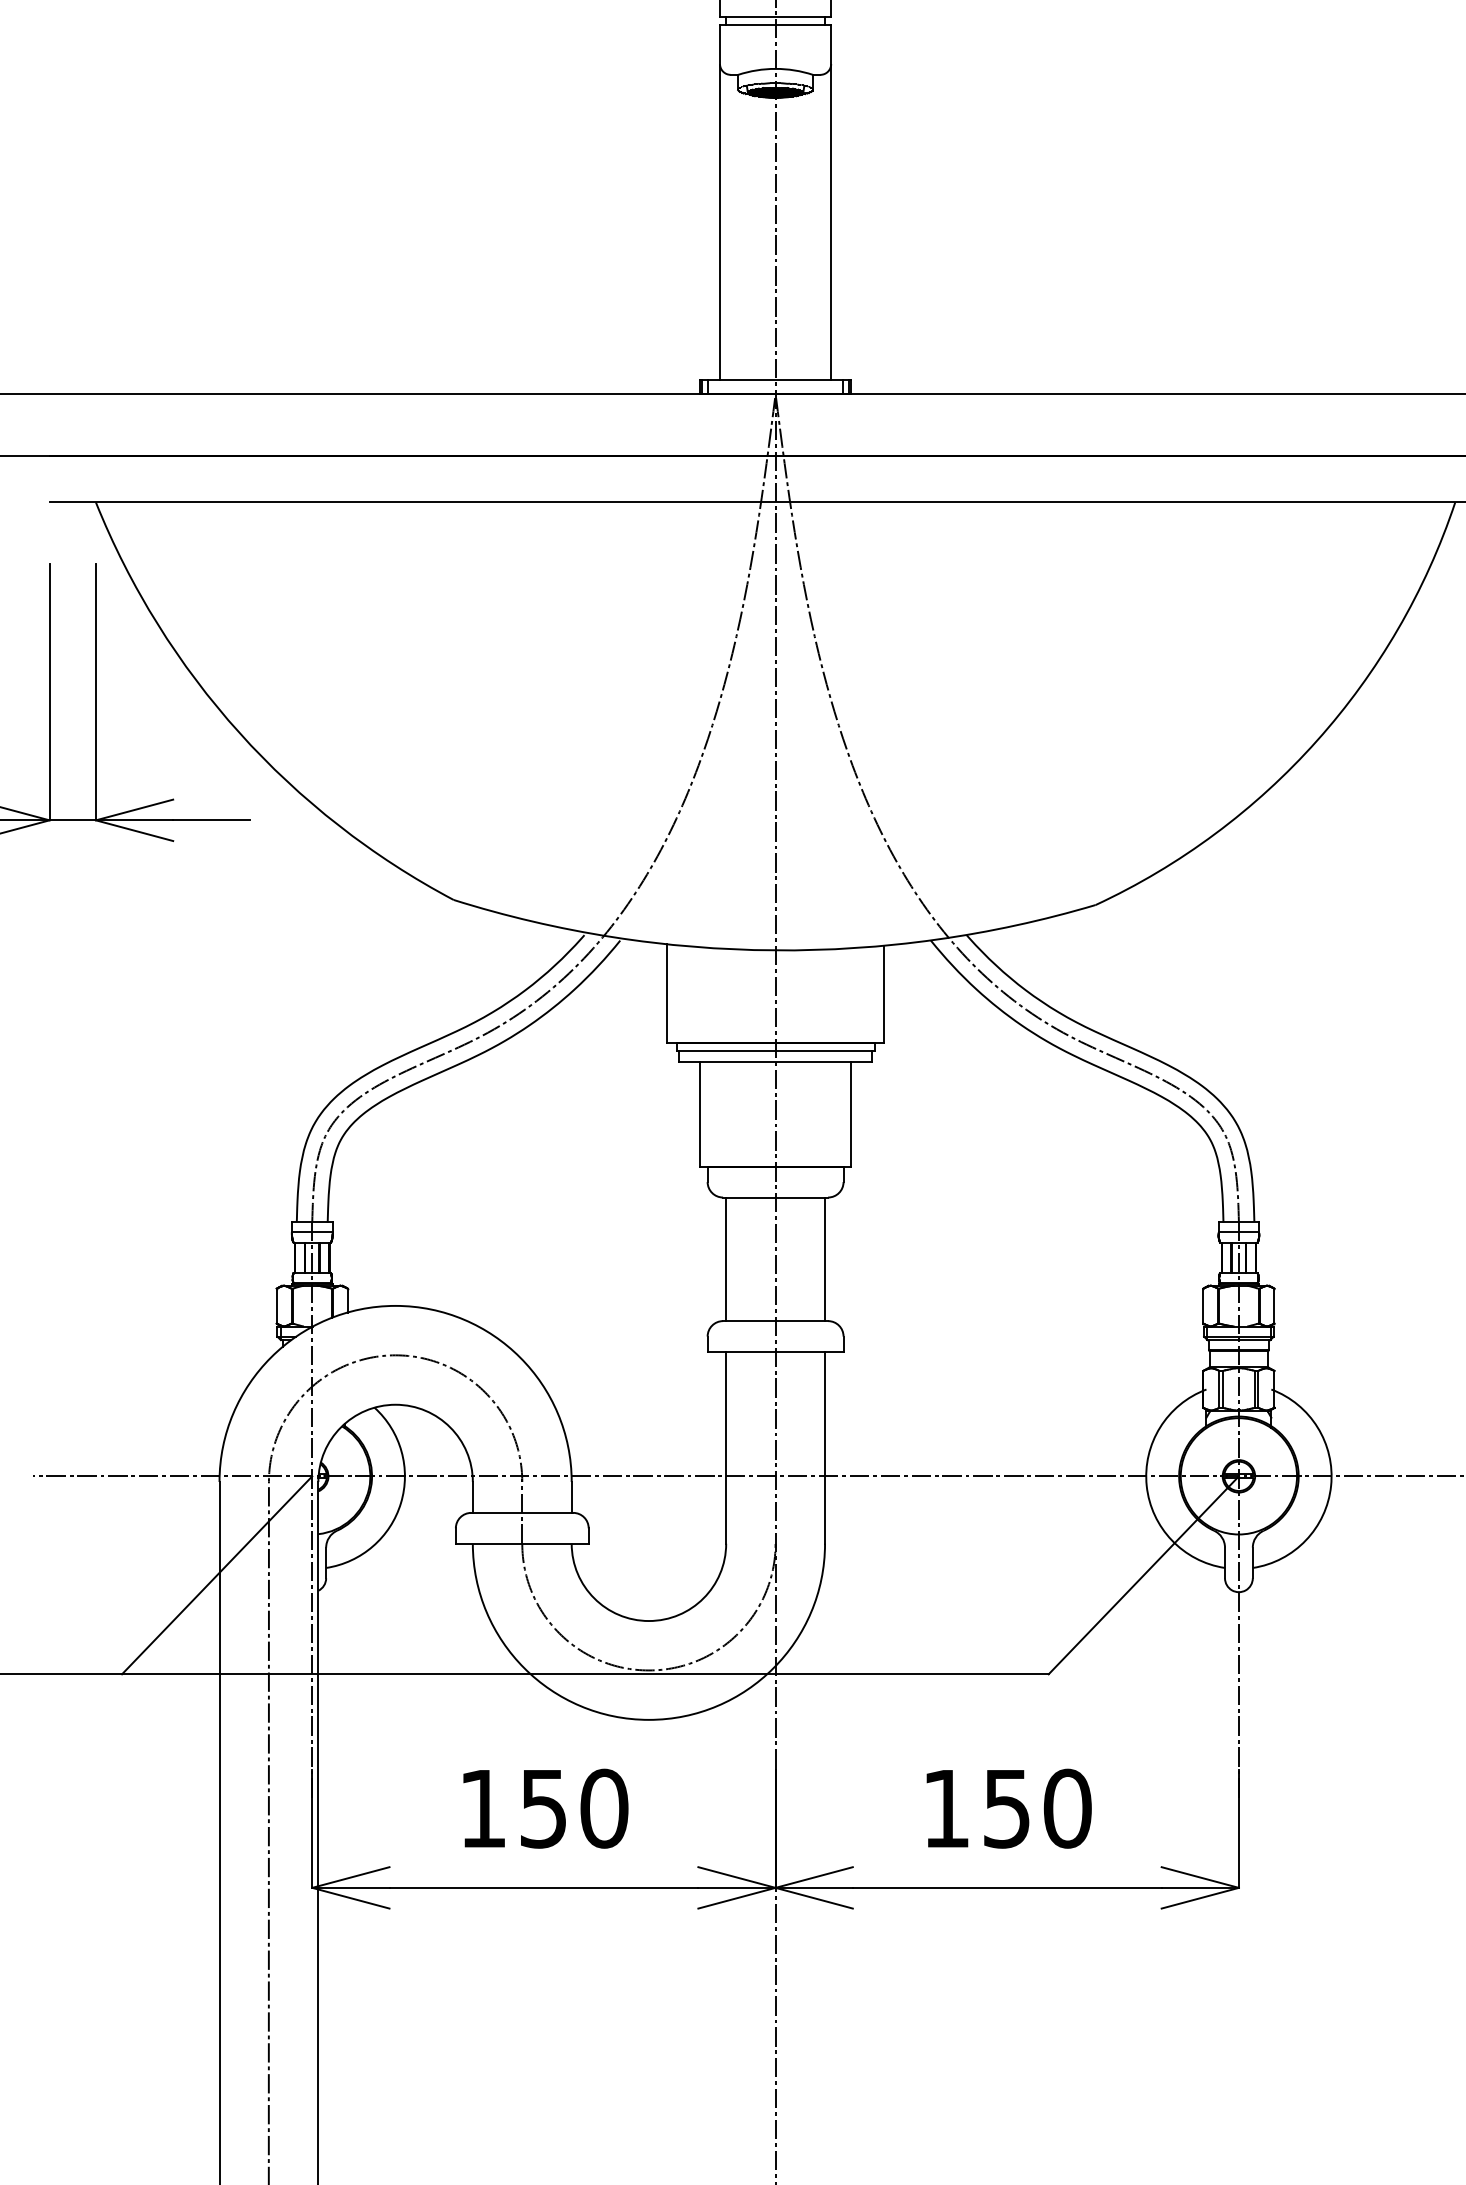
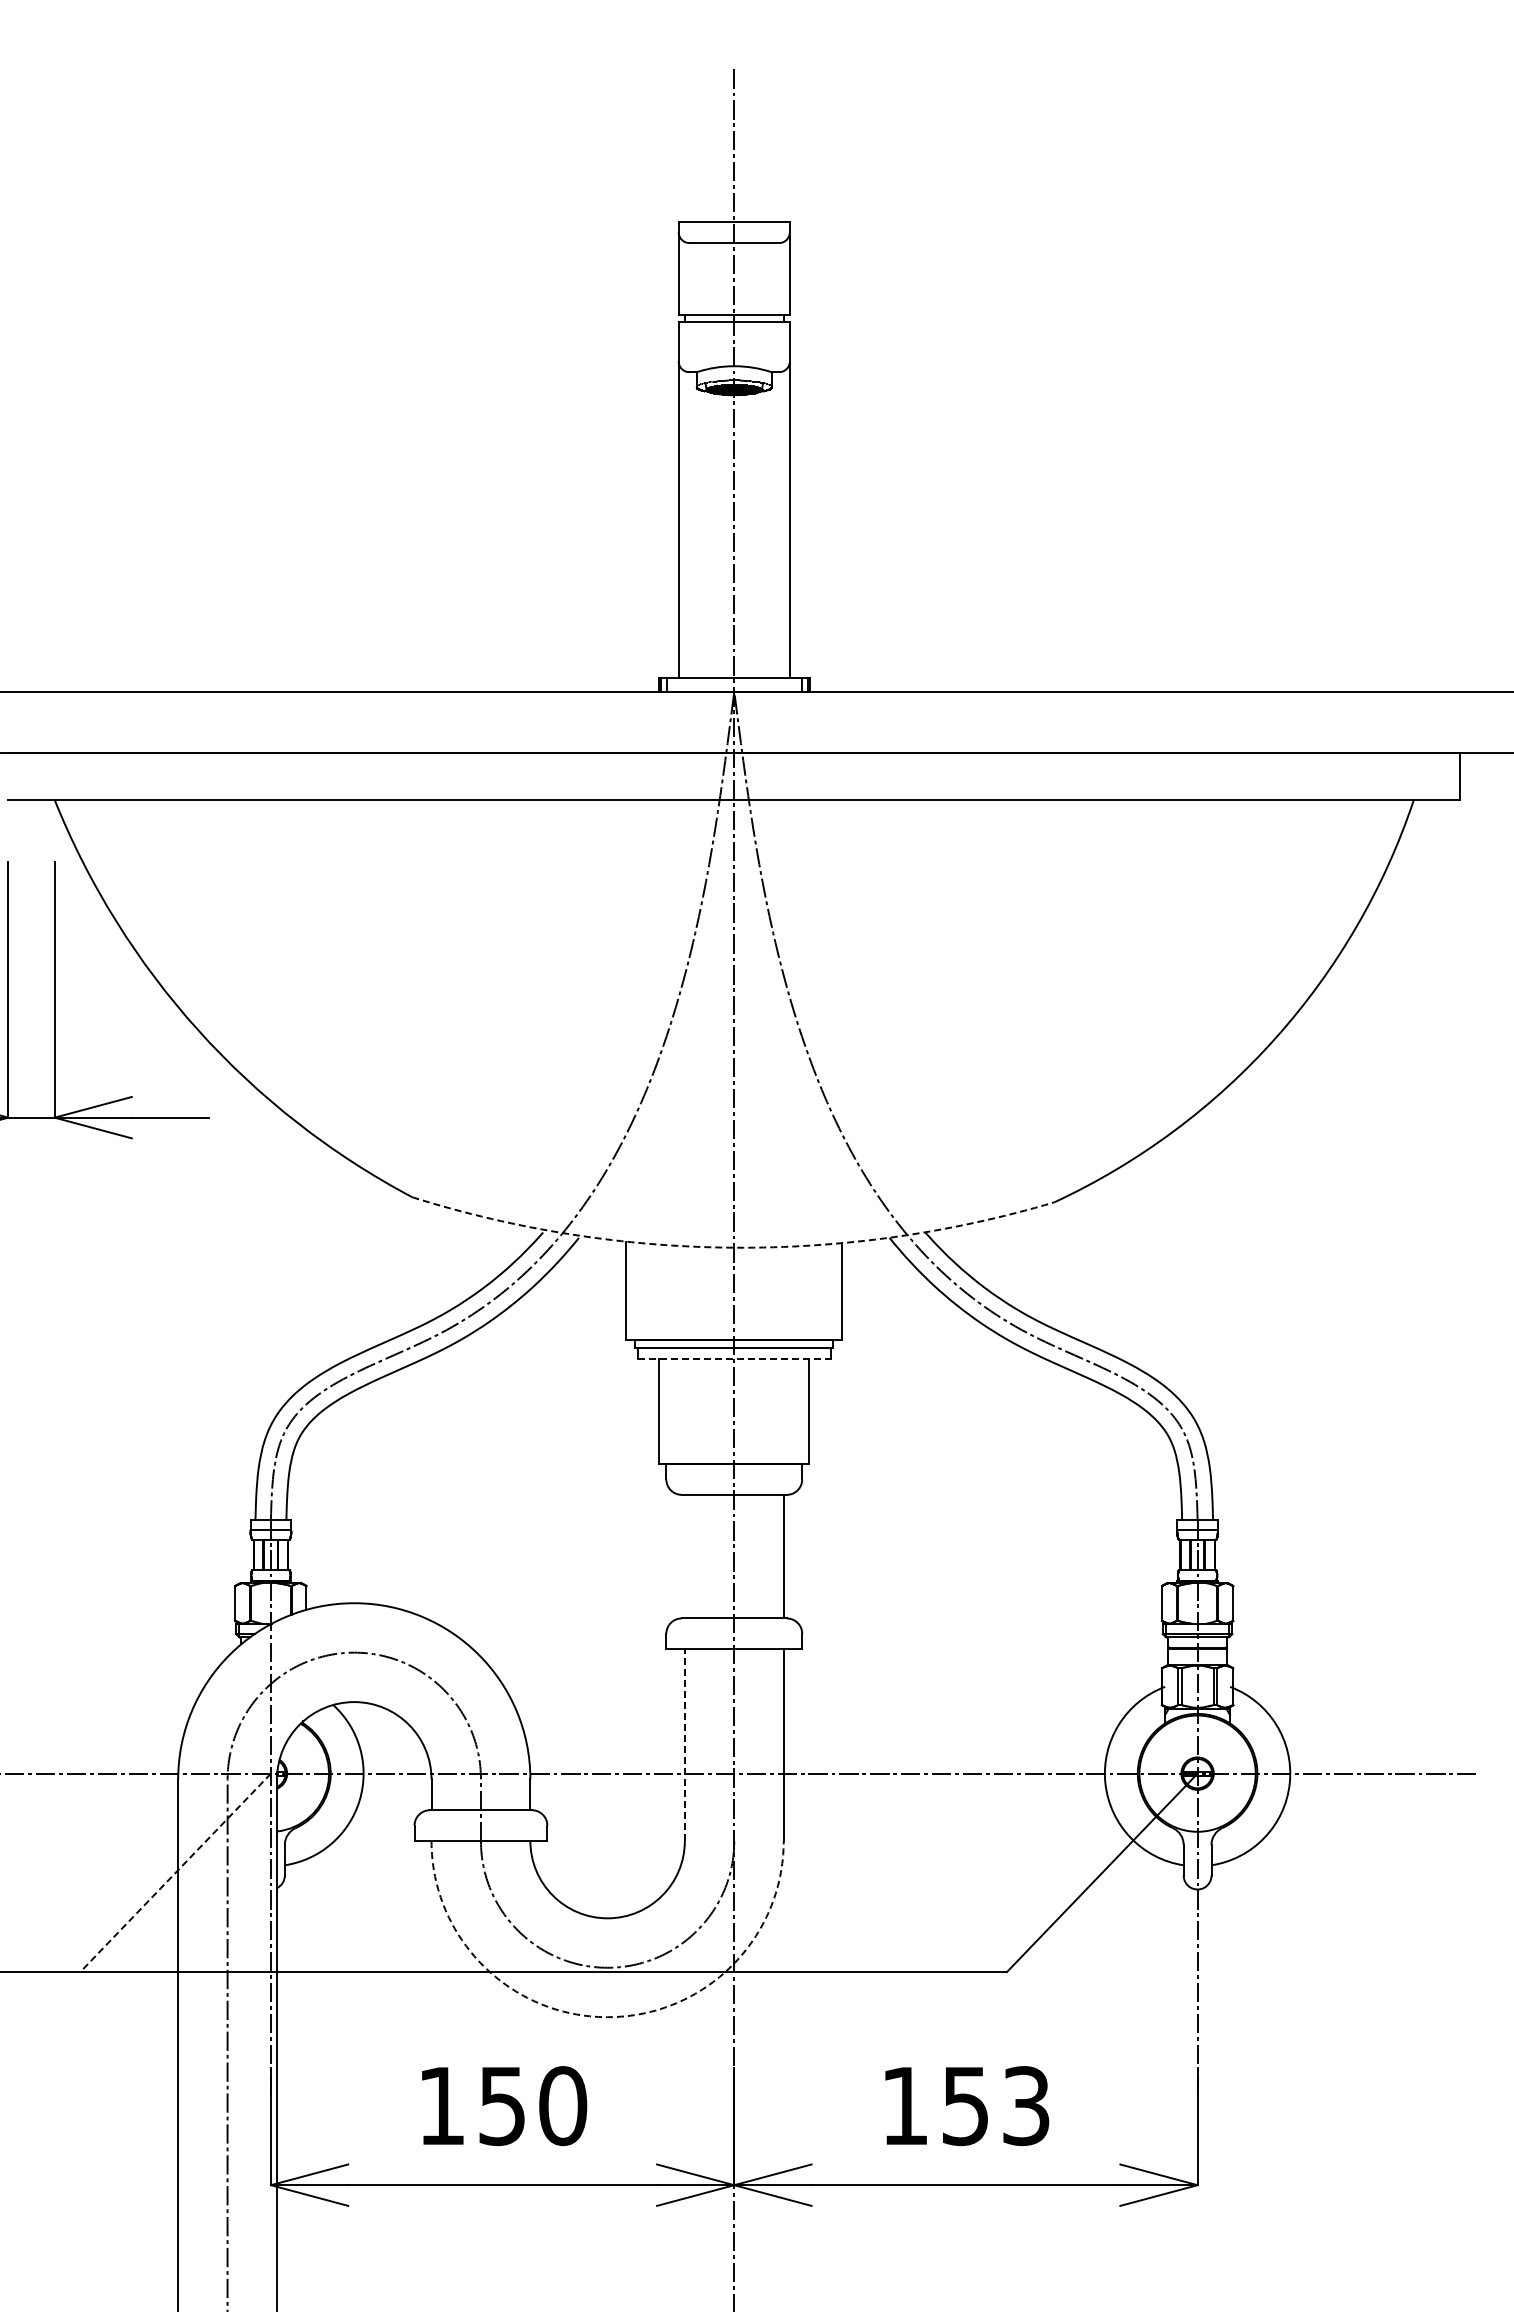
arc: (773, 950) -> (732, 1247), solid -> dashed
line: (775, 1061) -> (734, 1358), solid -> dashed
line: (725, 1259) -> (684, 1556), removed
line: (725, 1448) -> (684, 1745), solid -> dashed
line: (216, 1576) -> (175, 1873), solid -> dashed
arc: (648, 1720) -> (607, 2017), solid -> dashed
text: (1067, 1809) -> (1026, 2106), 150 -> 153

